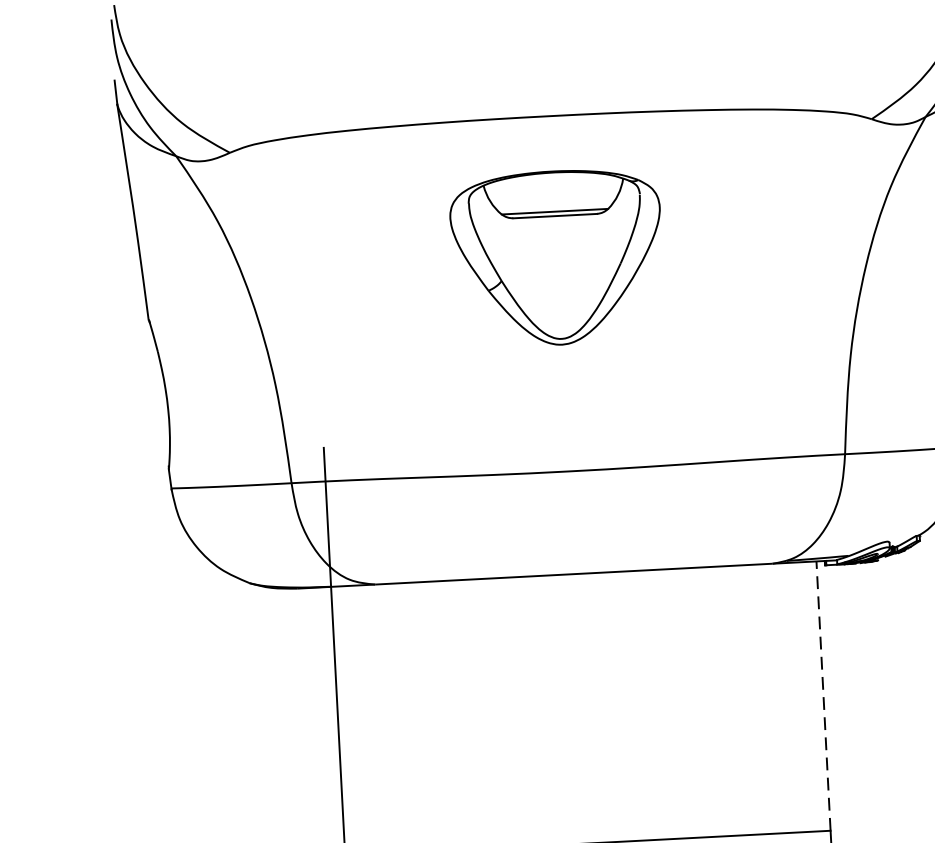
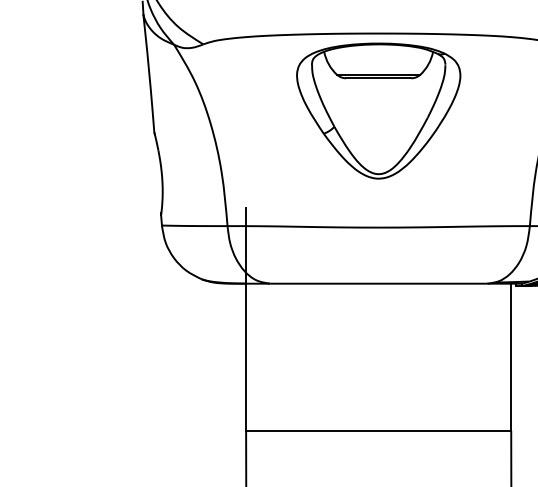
part: (556, 257) -> (378, 110), size x1.43
line: (824, 696) -> (511, 357), dashed -> solid

